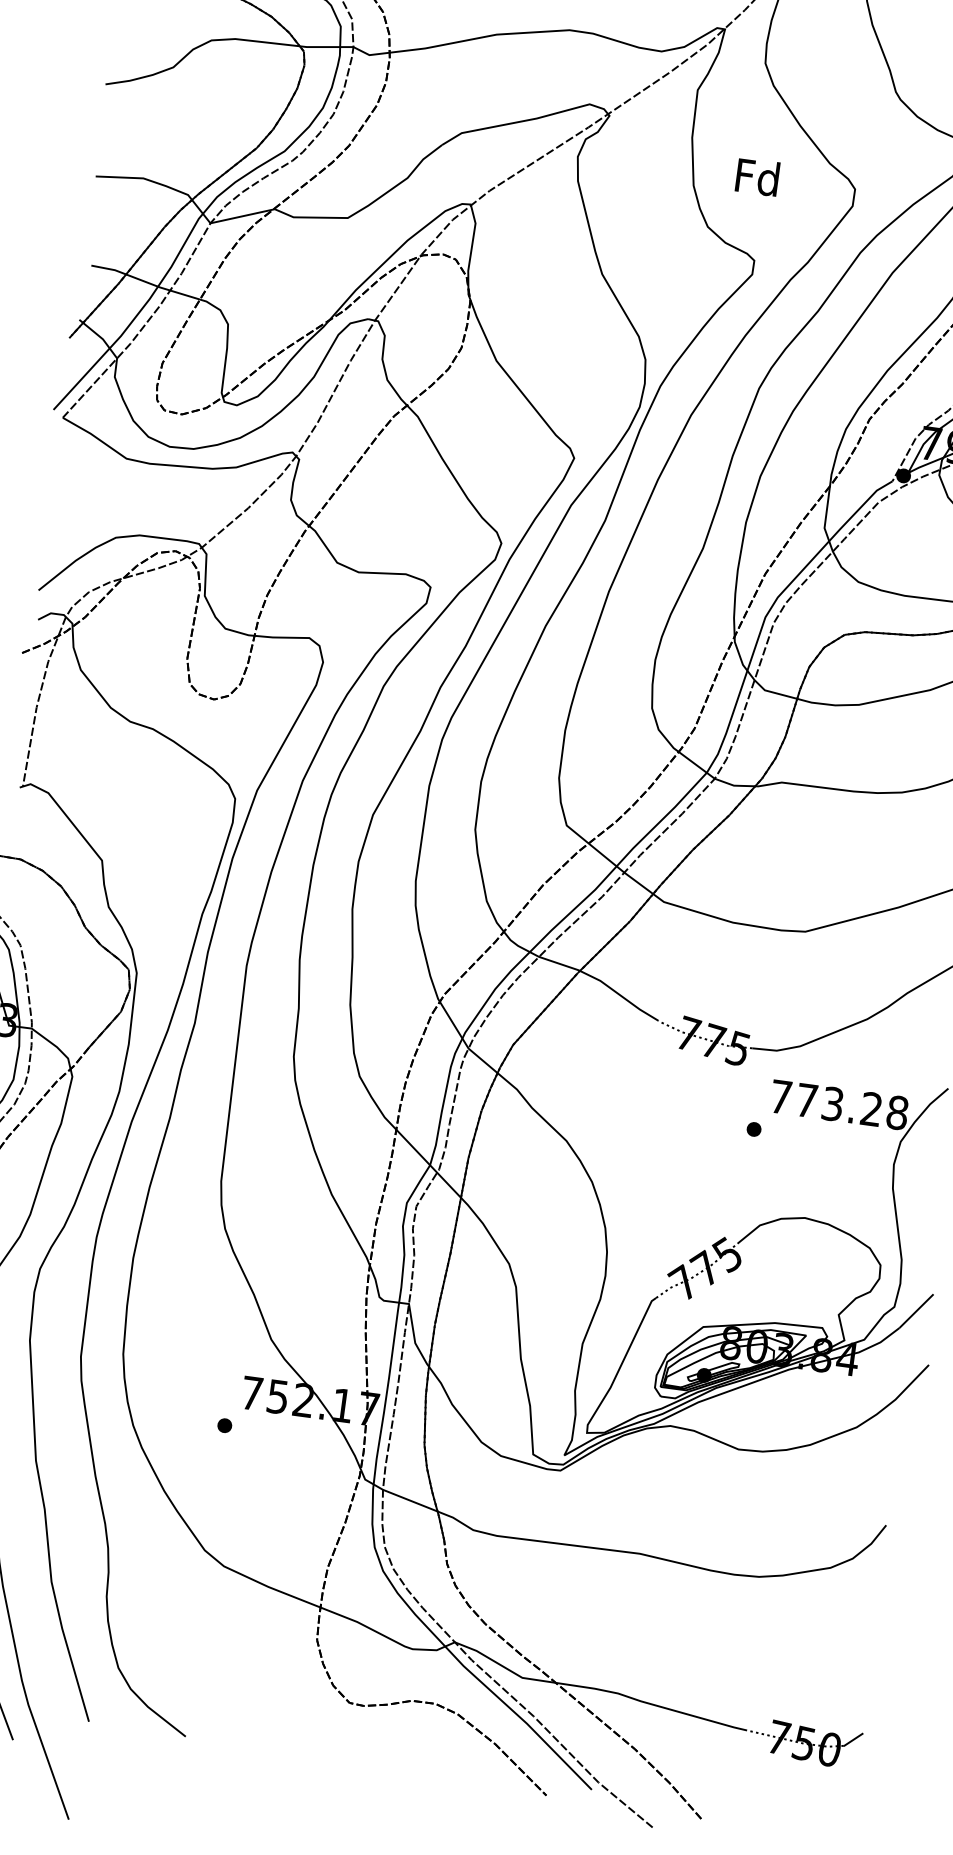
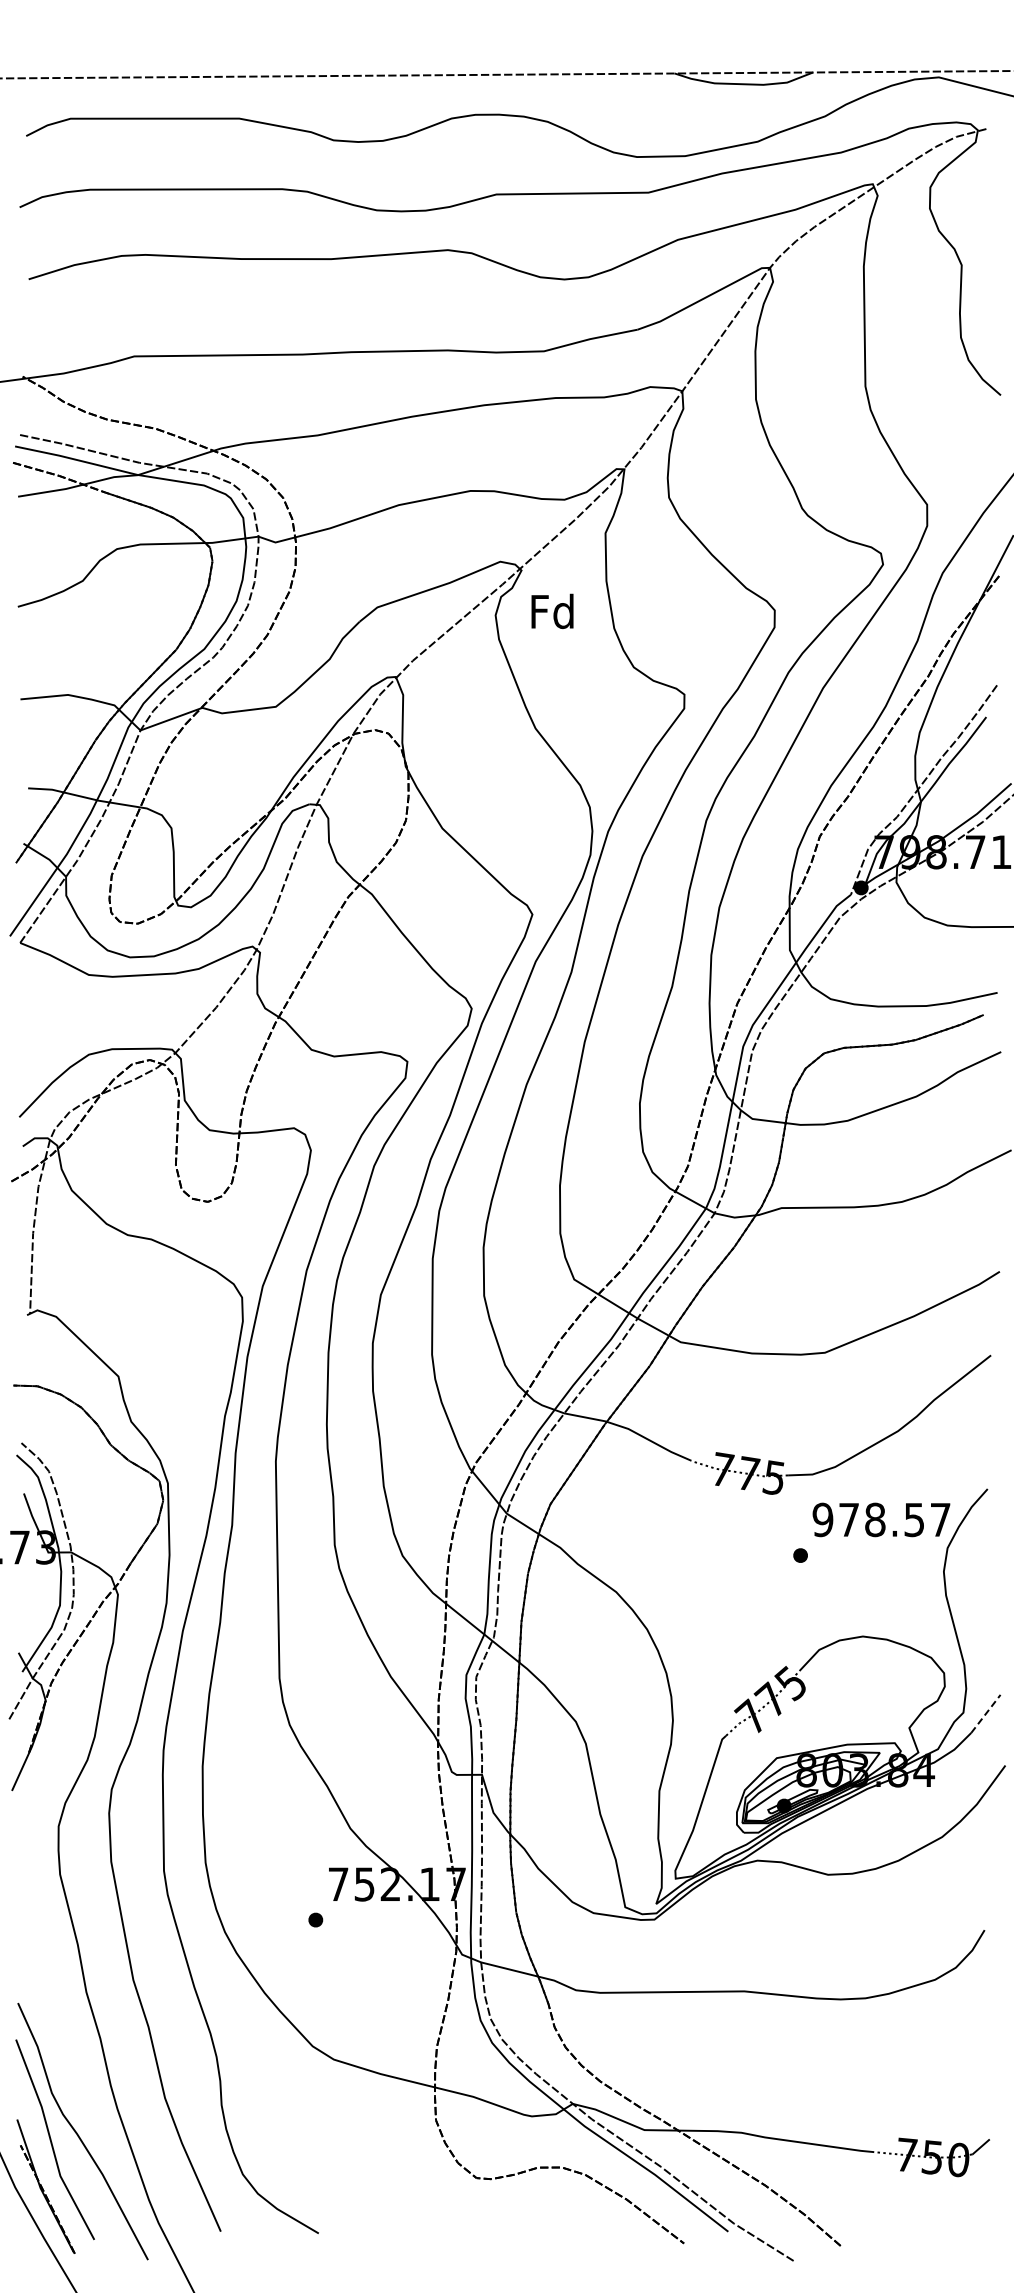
text: (757, 176) -> (552, 610), moved
text: (839, 1104) -> (881, 1519), 773.28 -> 978.57
line: (916, 1310) -> (985, 1713), solid -> dashed

